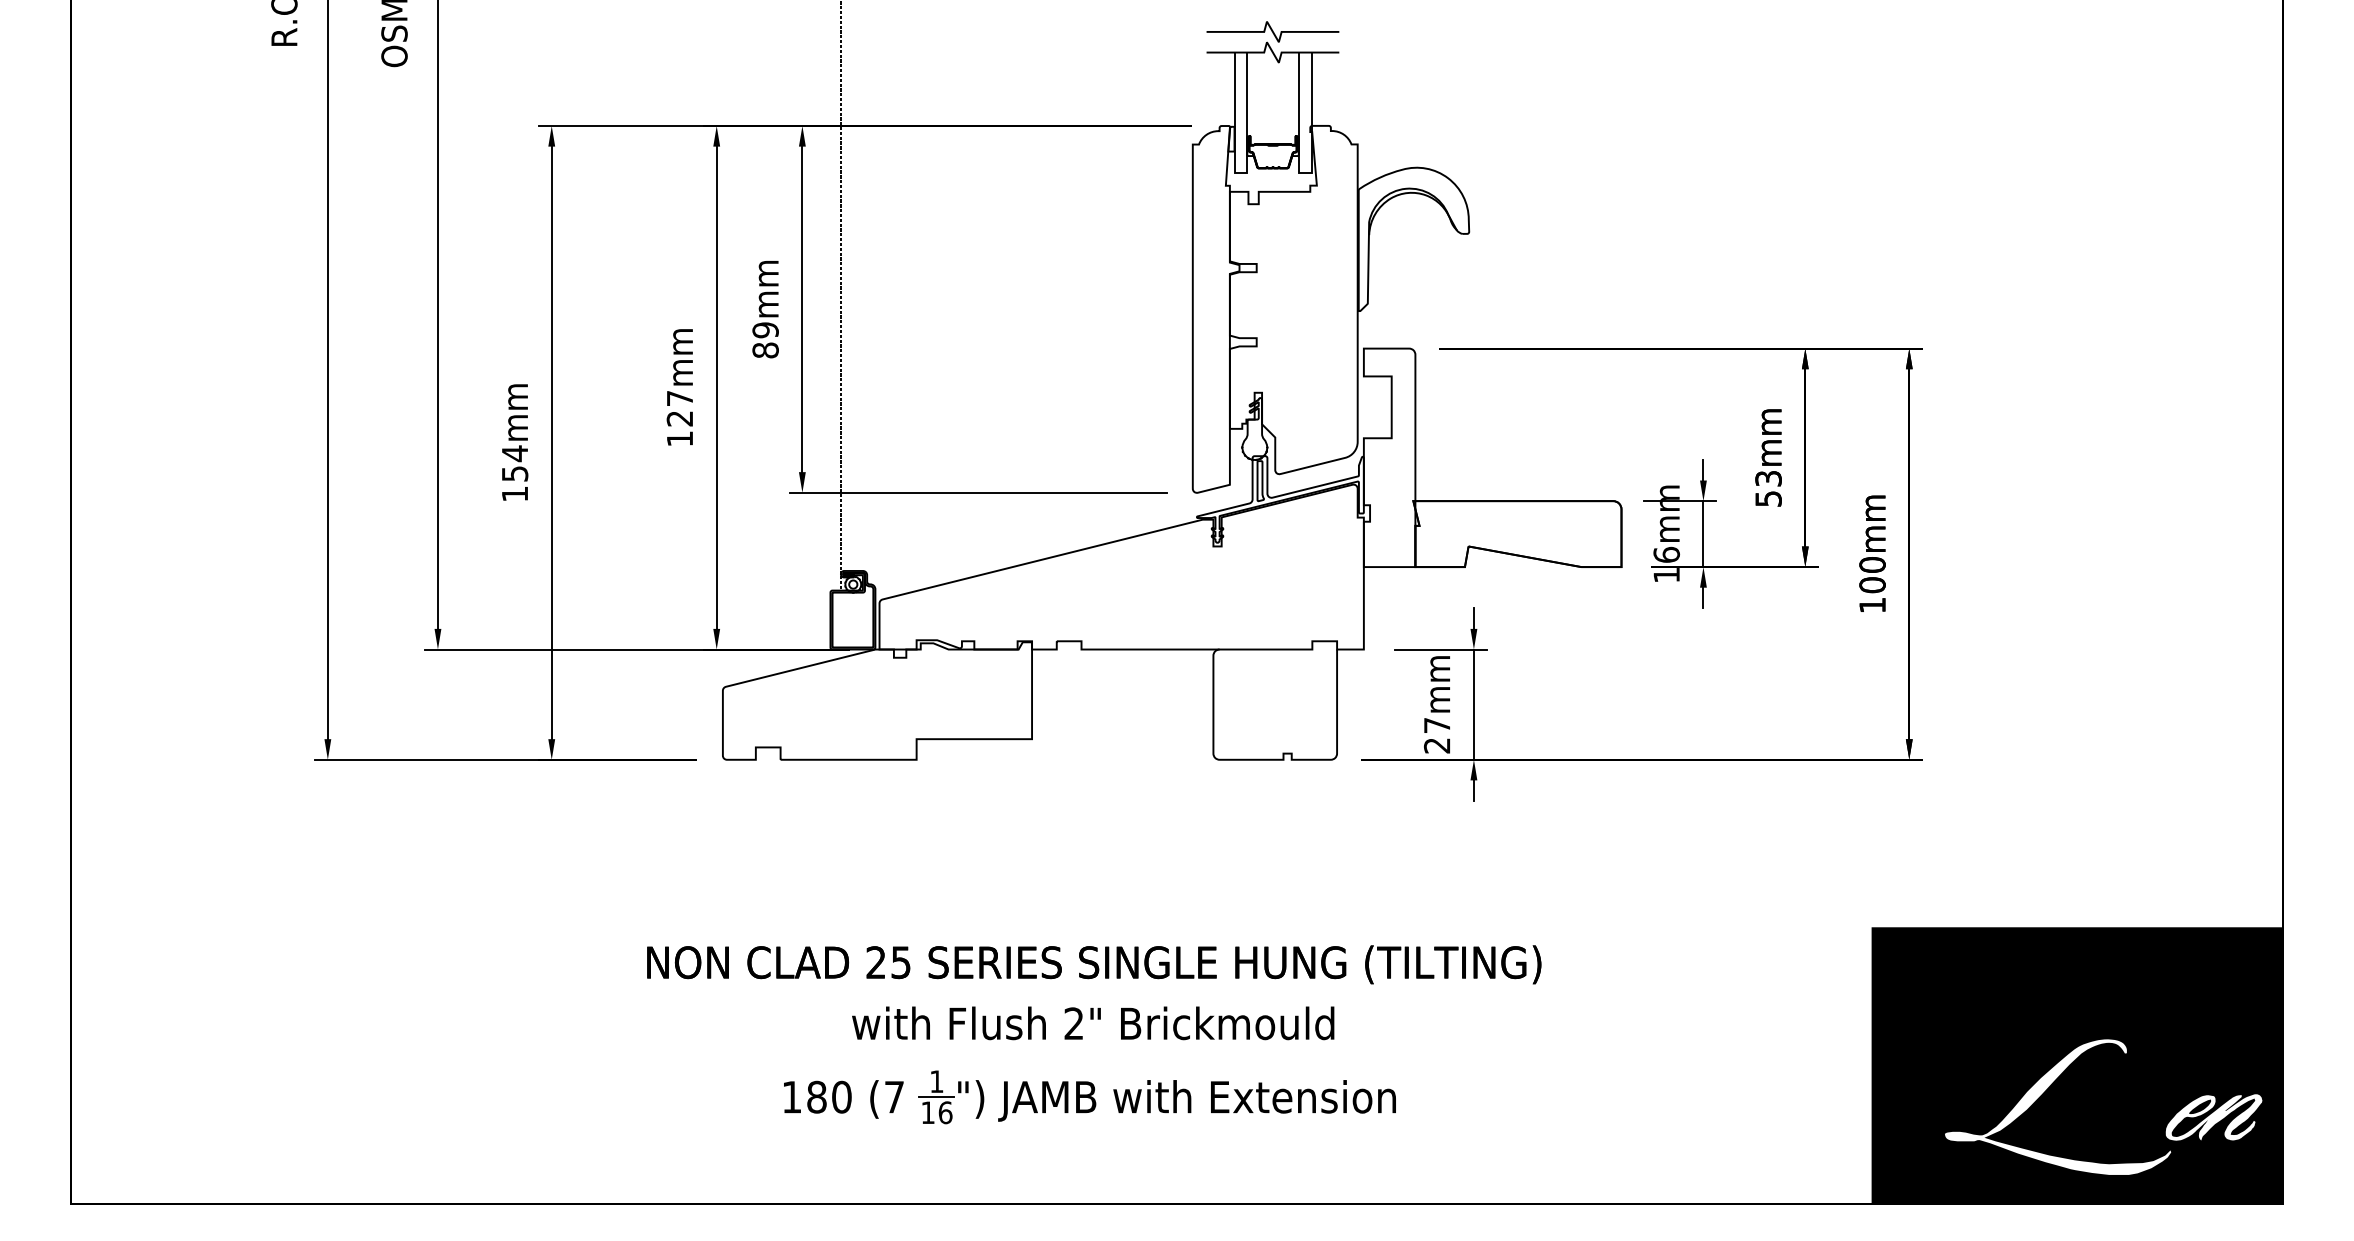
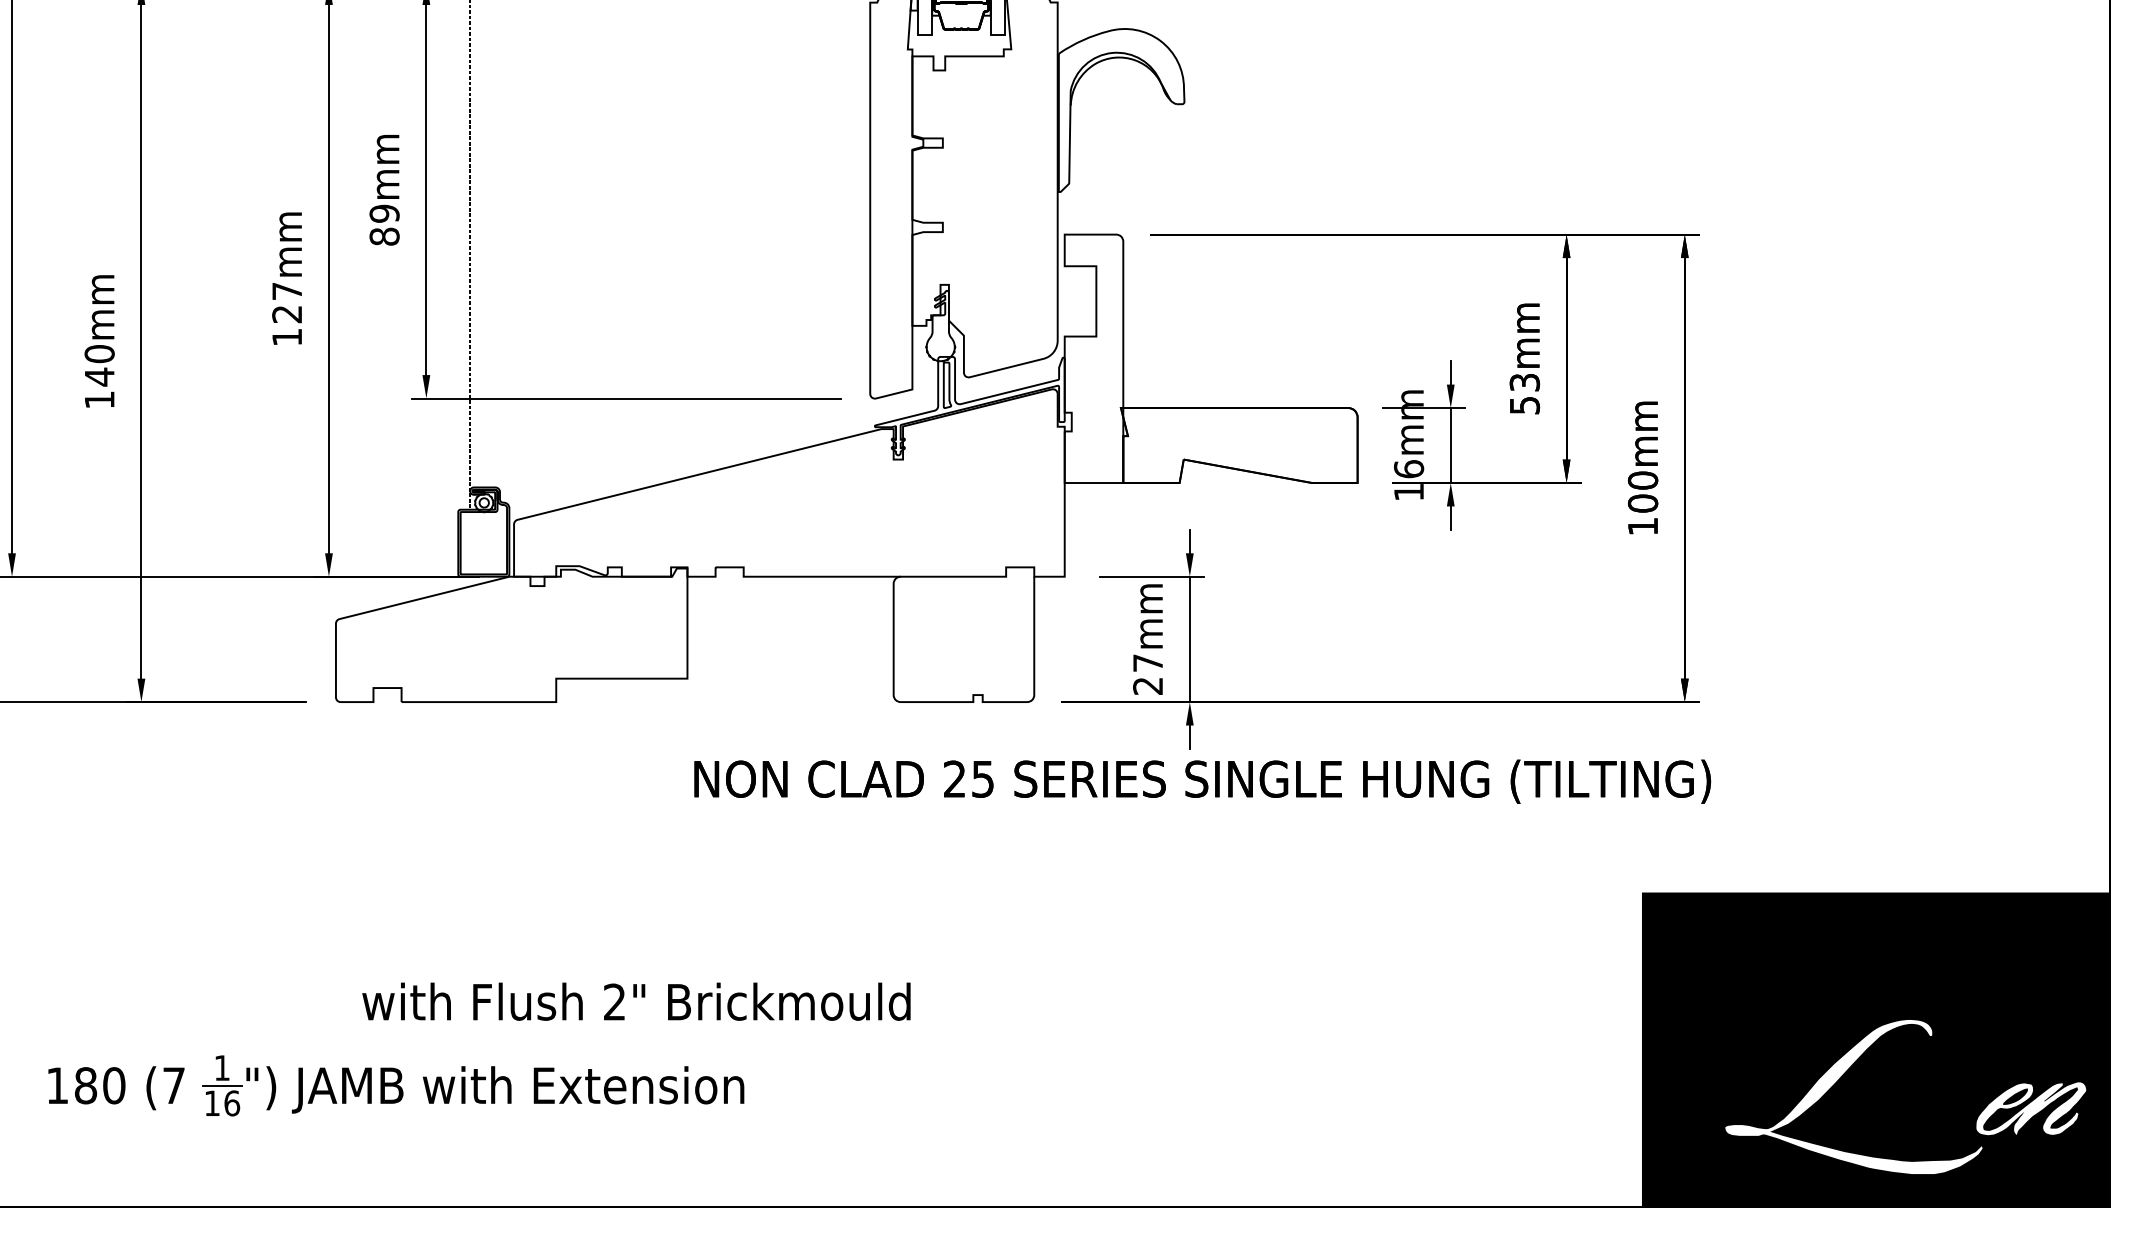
text: (514, 463) -> (99, 365), 154mm -> 140mm
text: (1094, 964) -> (1202, 781), moved
text: (1093, 1023) -> (636, 1001), moved
part: (1089, 1097) -> (395, 1086), moved

